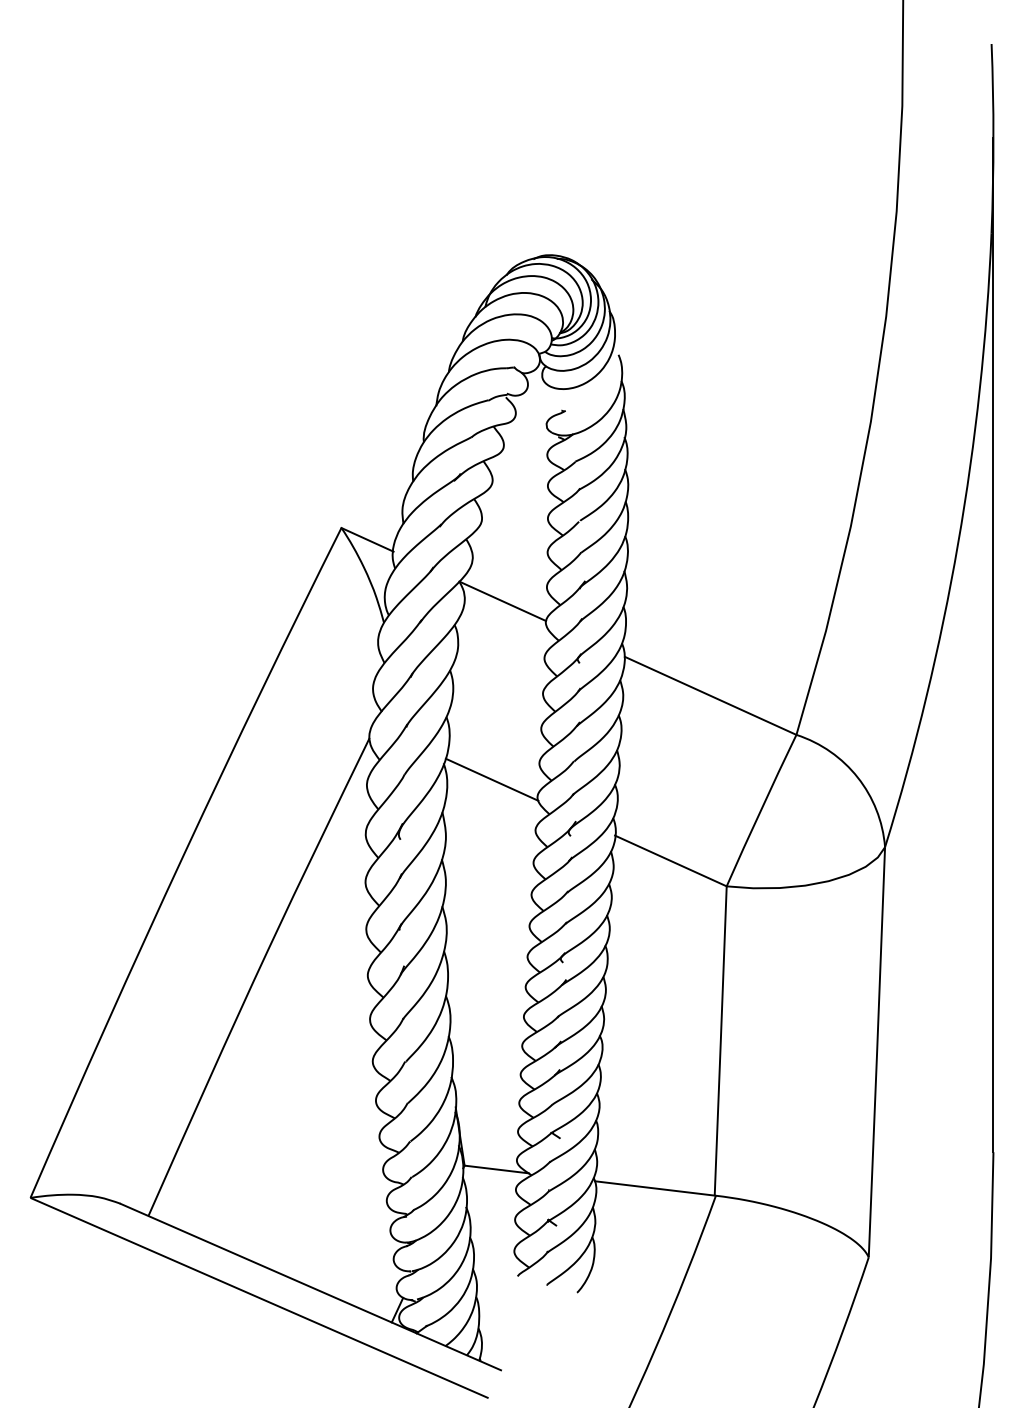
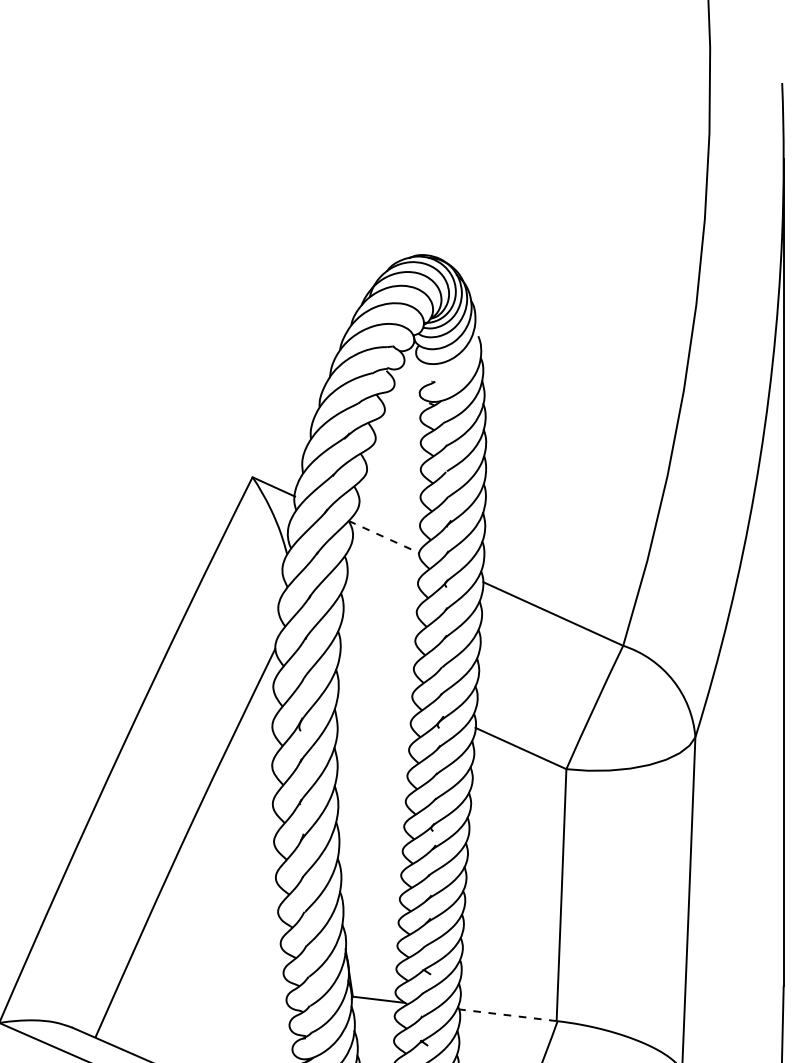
line: (502, 601) -> (383, 537), solid -> dashed
line: (491, 779) -> (374, 682), removed
line: (654, 1188) -> (507, 1015), solid -> dashed

